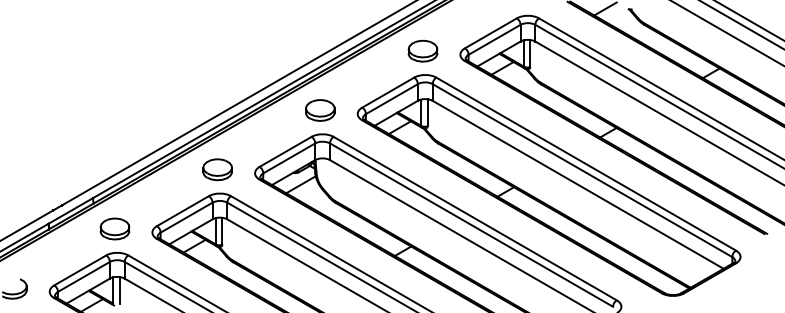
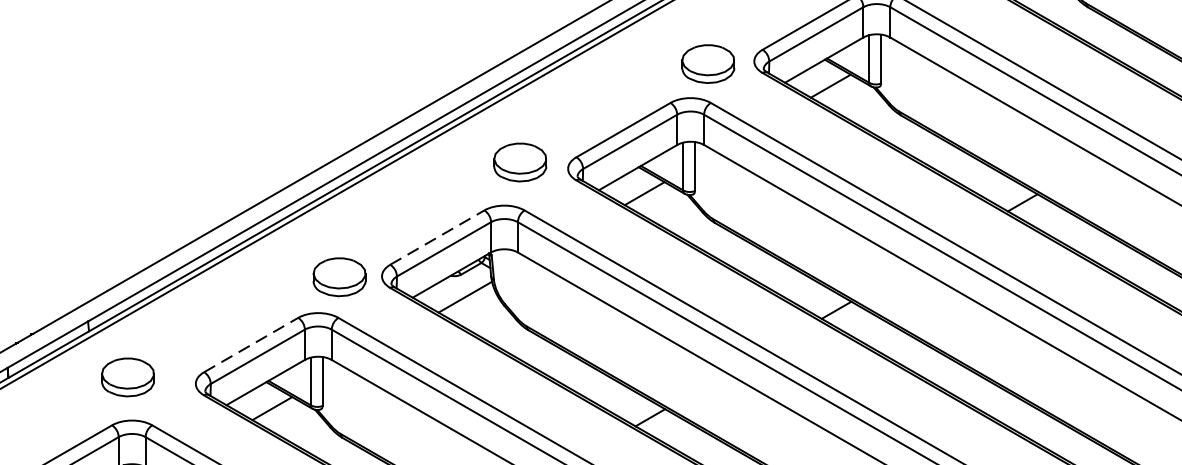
part: (422, 51) -> (707, 64), moved
part: (320, 110) -> (520, 162), moved
line: (285, 151) -> (437, 236), solid -> dashed
part: (217, 169) -> (339, 276), moved
line: (182, 211) -> (250, 345), solid -> dashed

